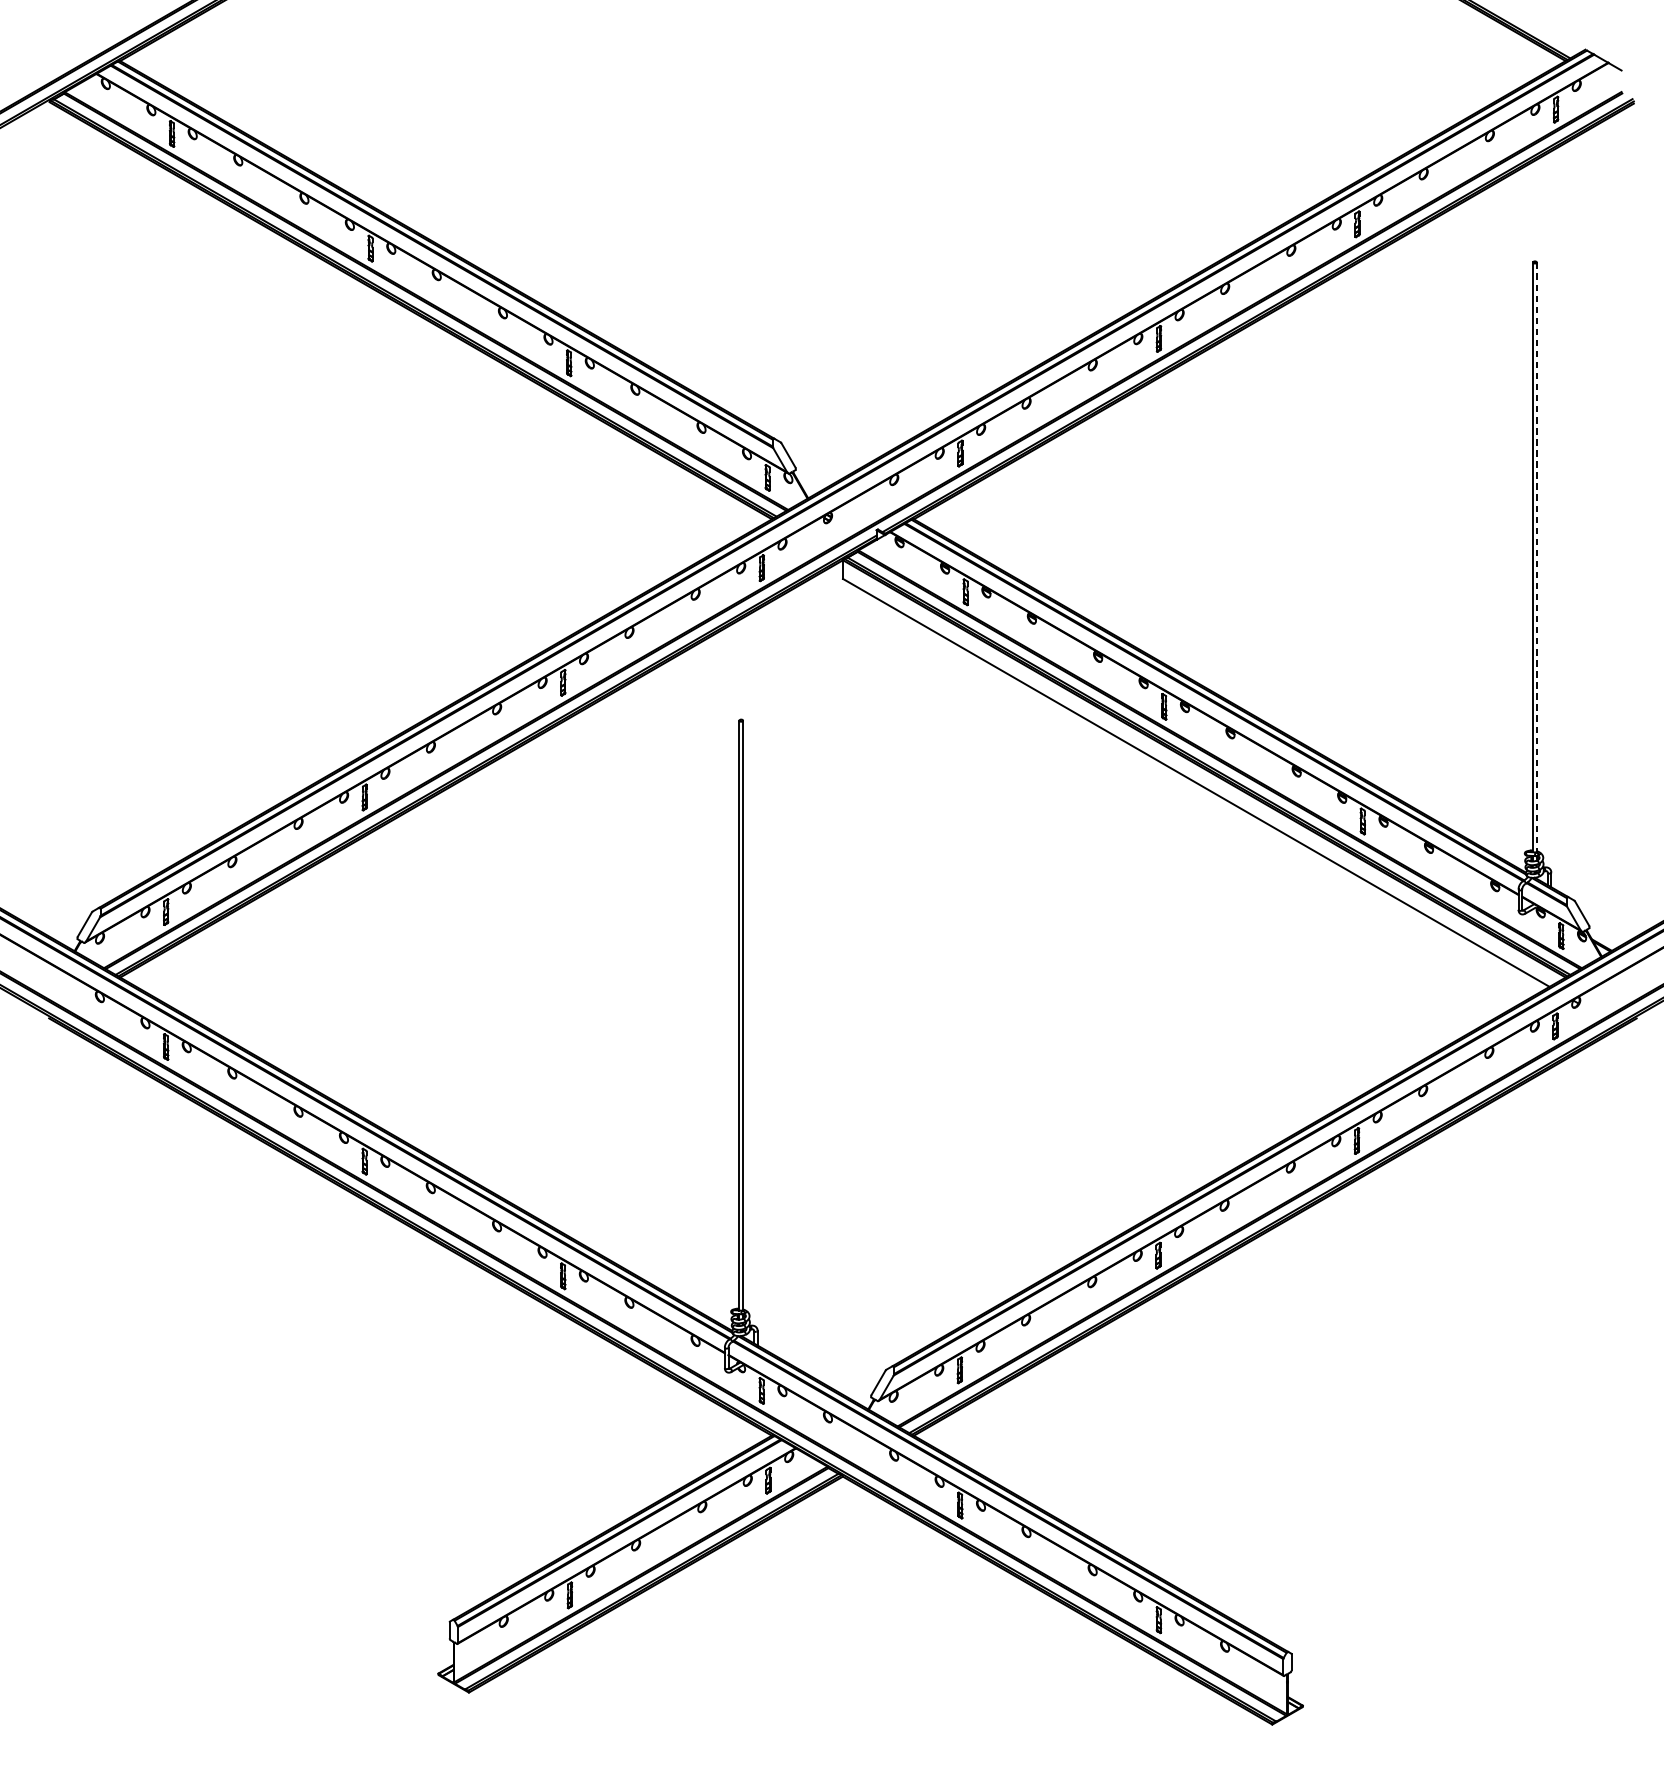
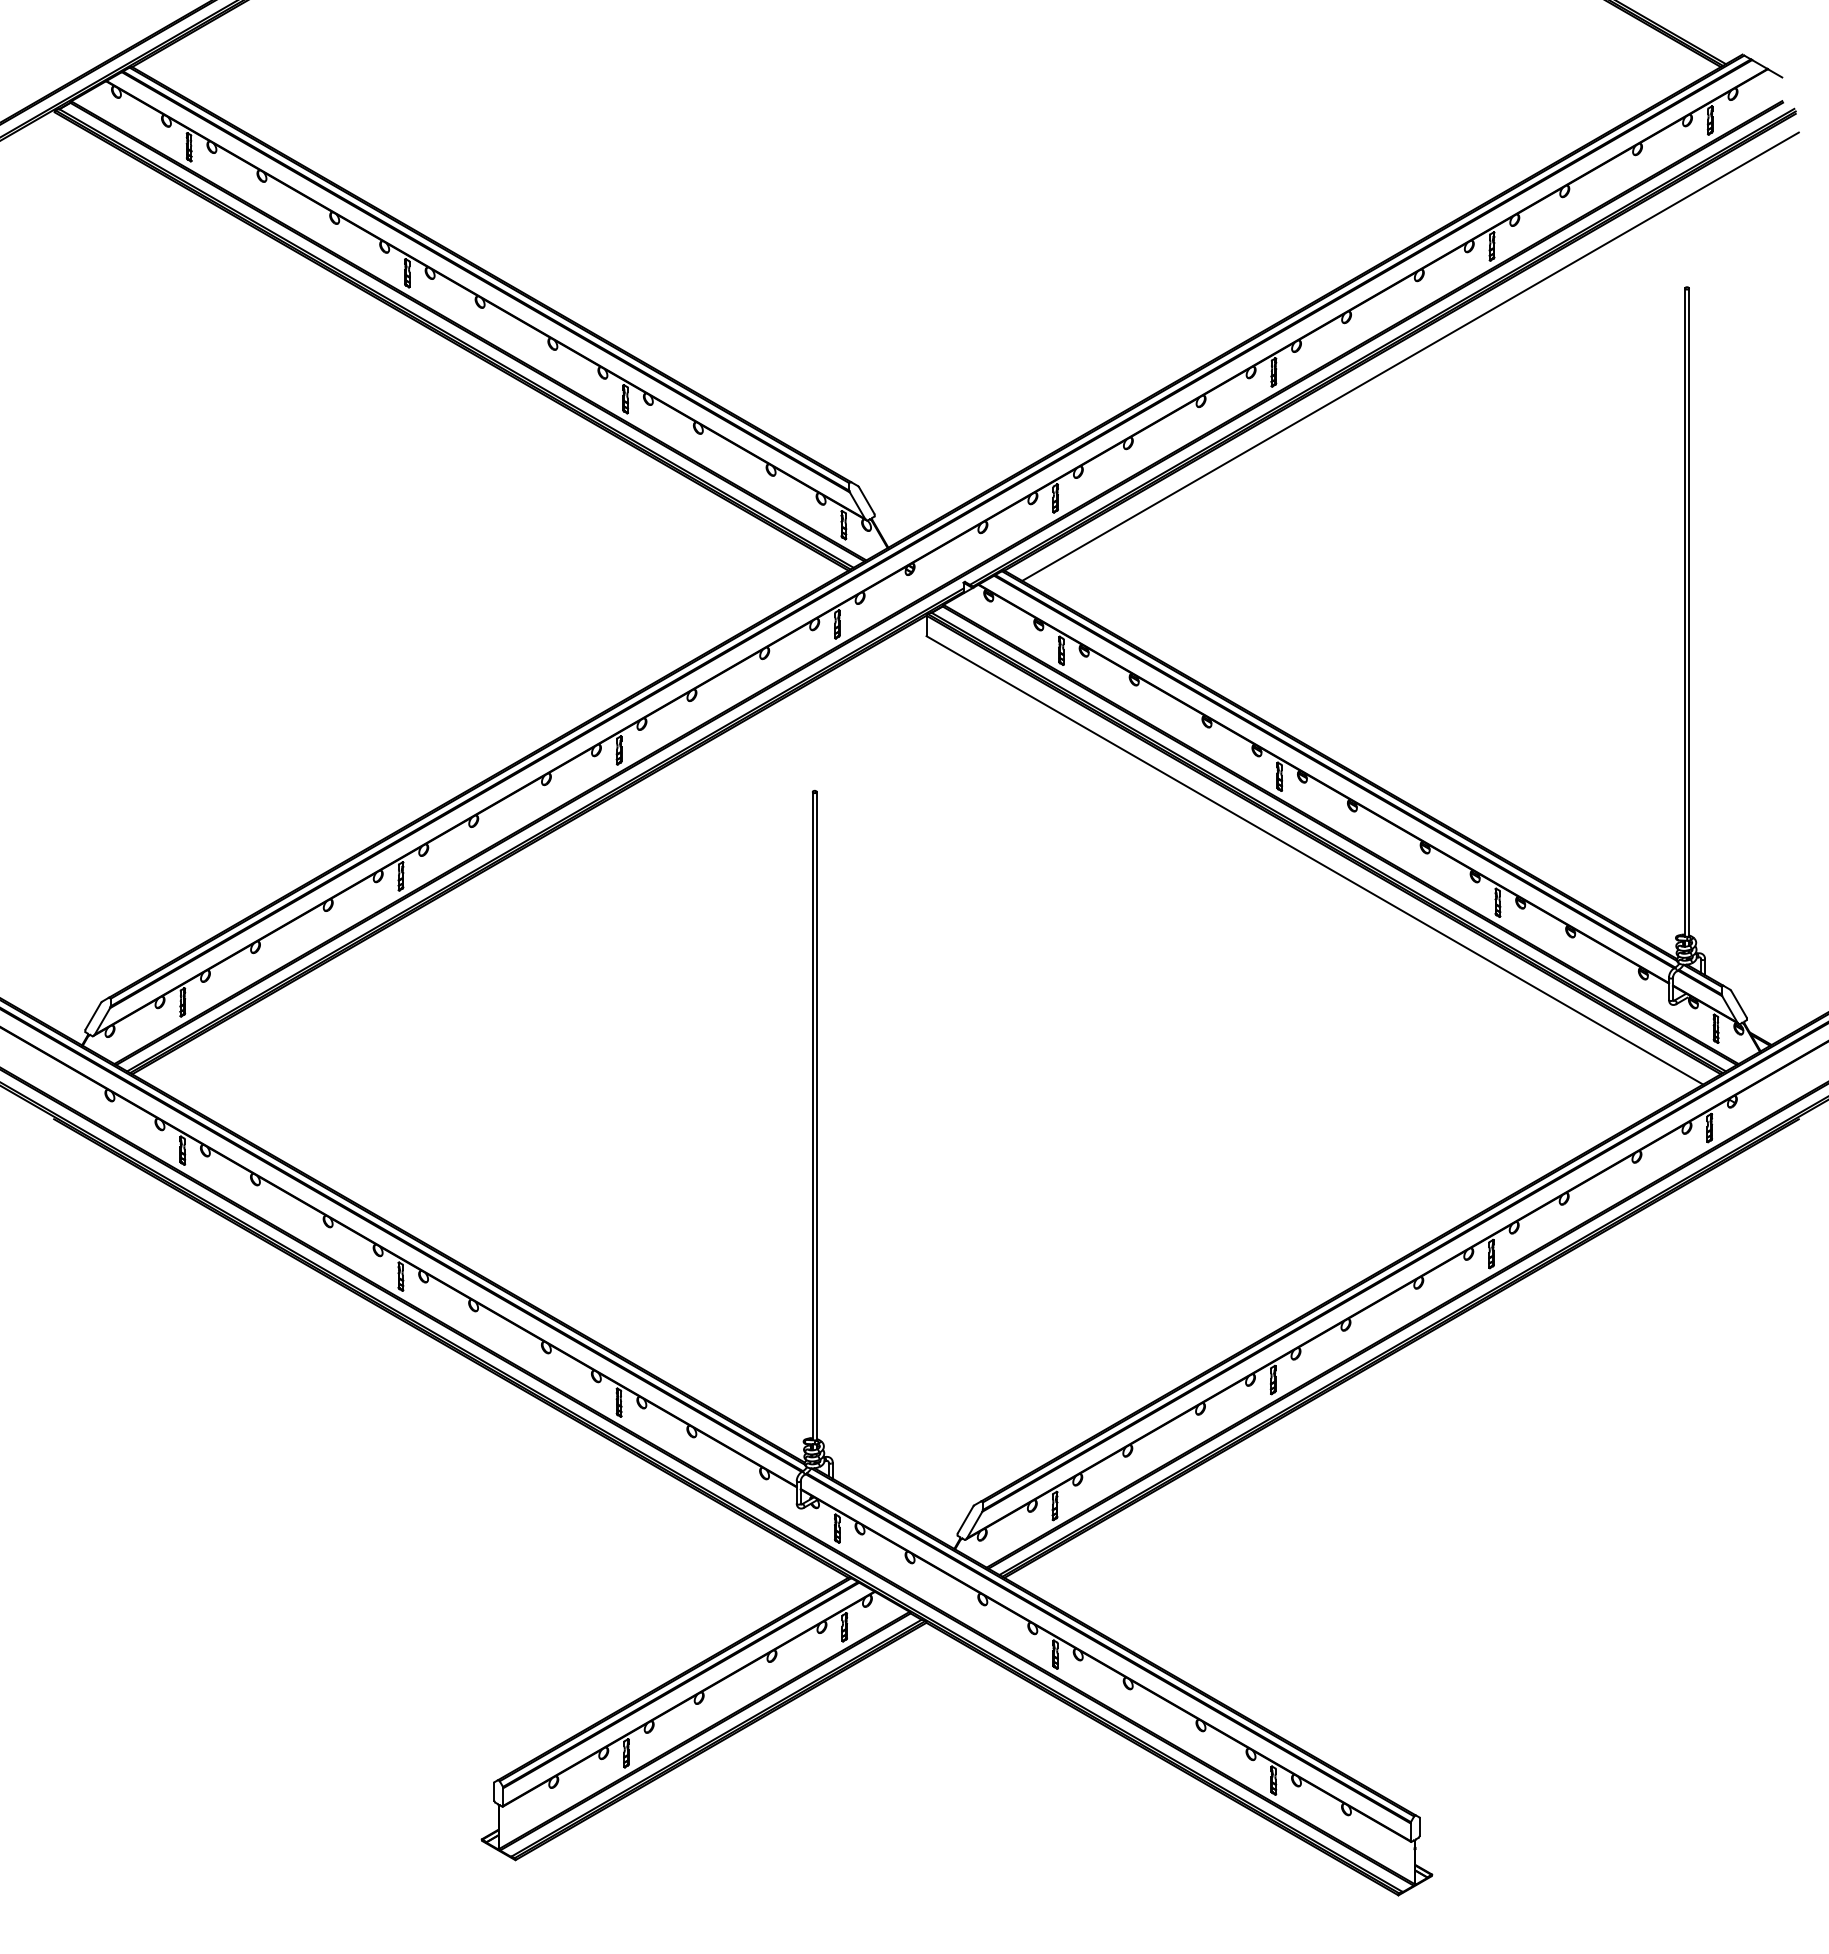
line: (1283, 324) -> (1410, 356), added
line: (1537, 558) -> (1689, 613), dashed -> solid

